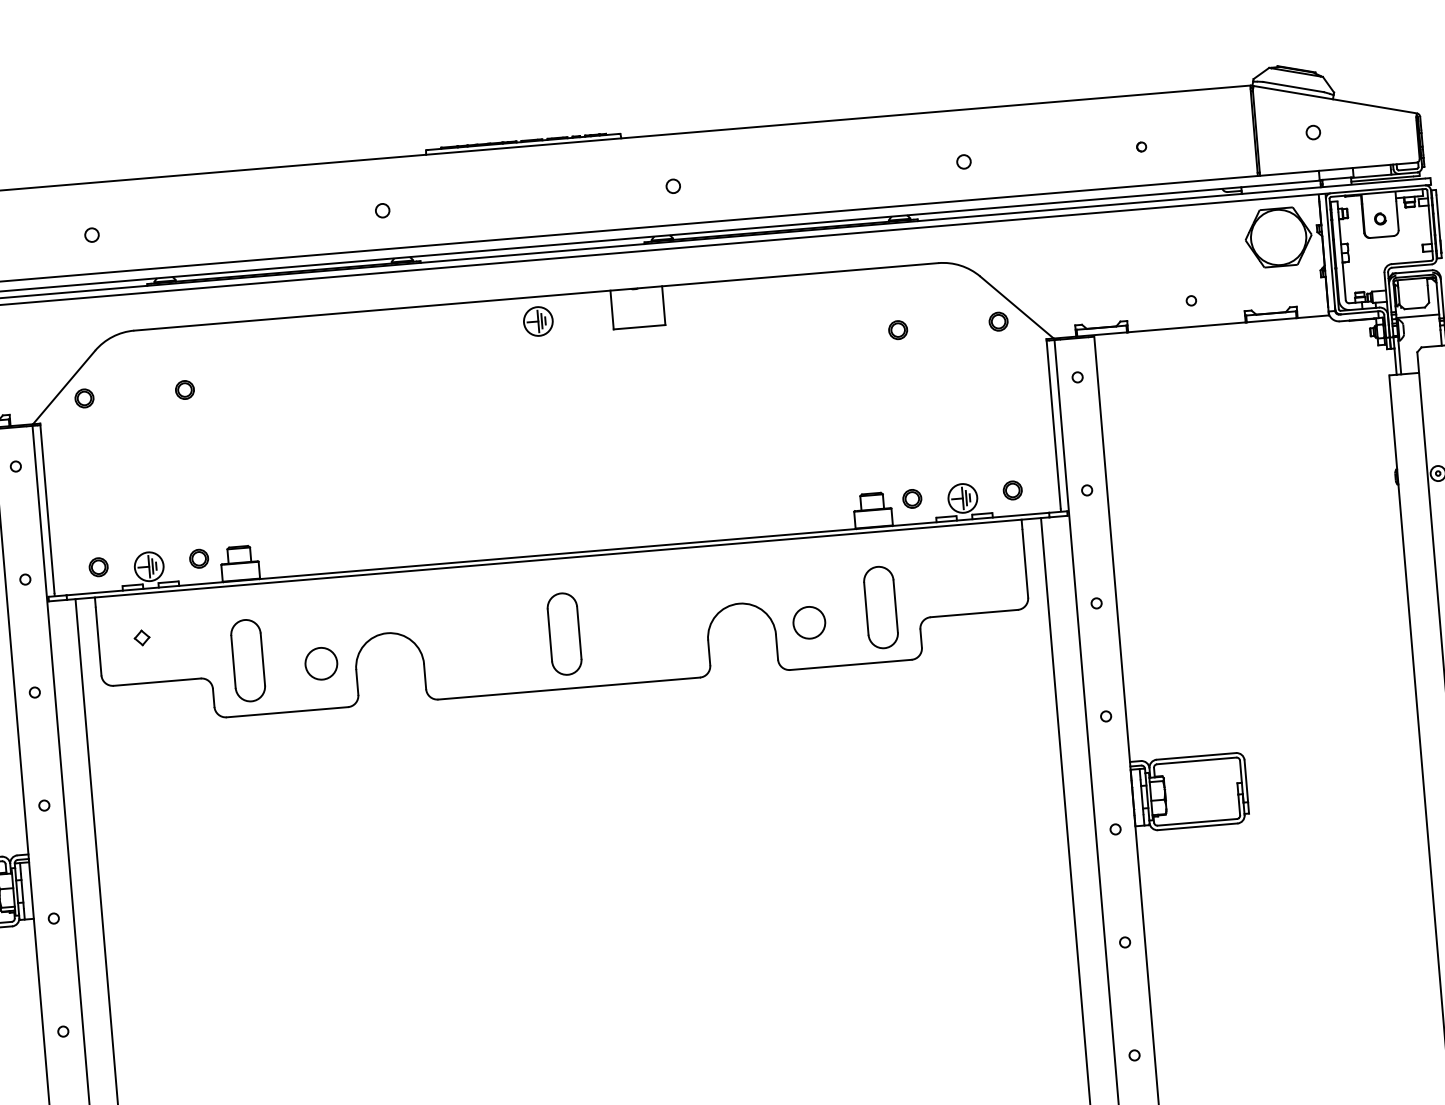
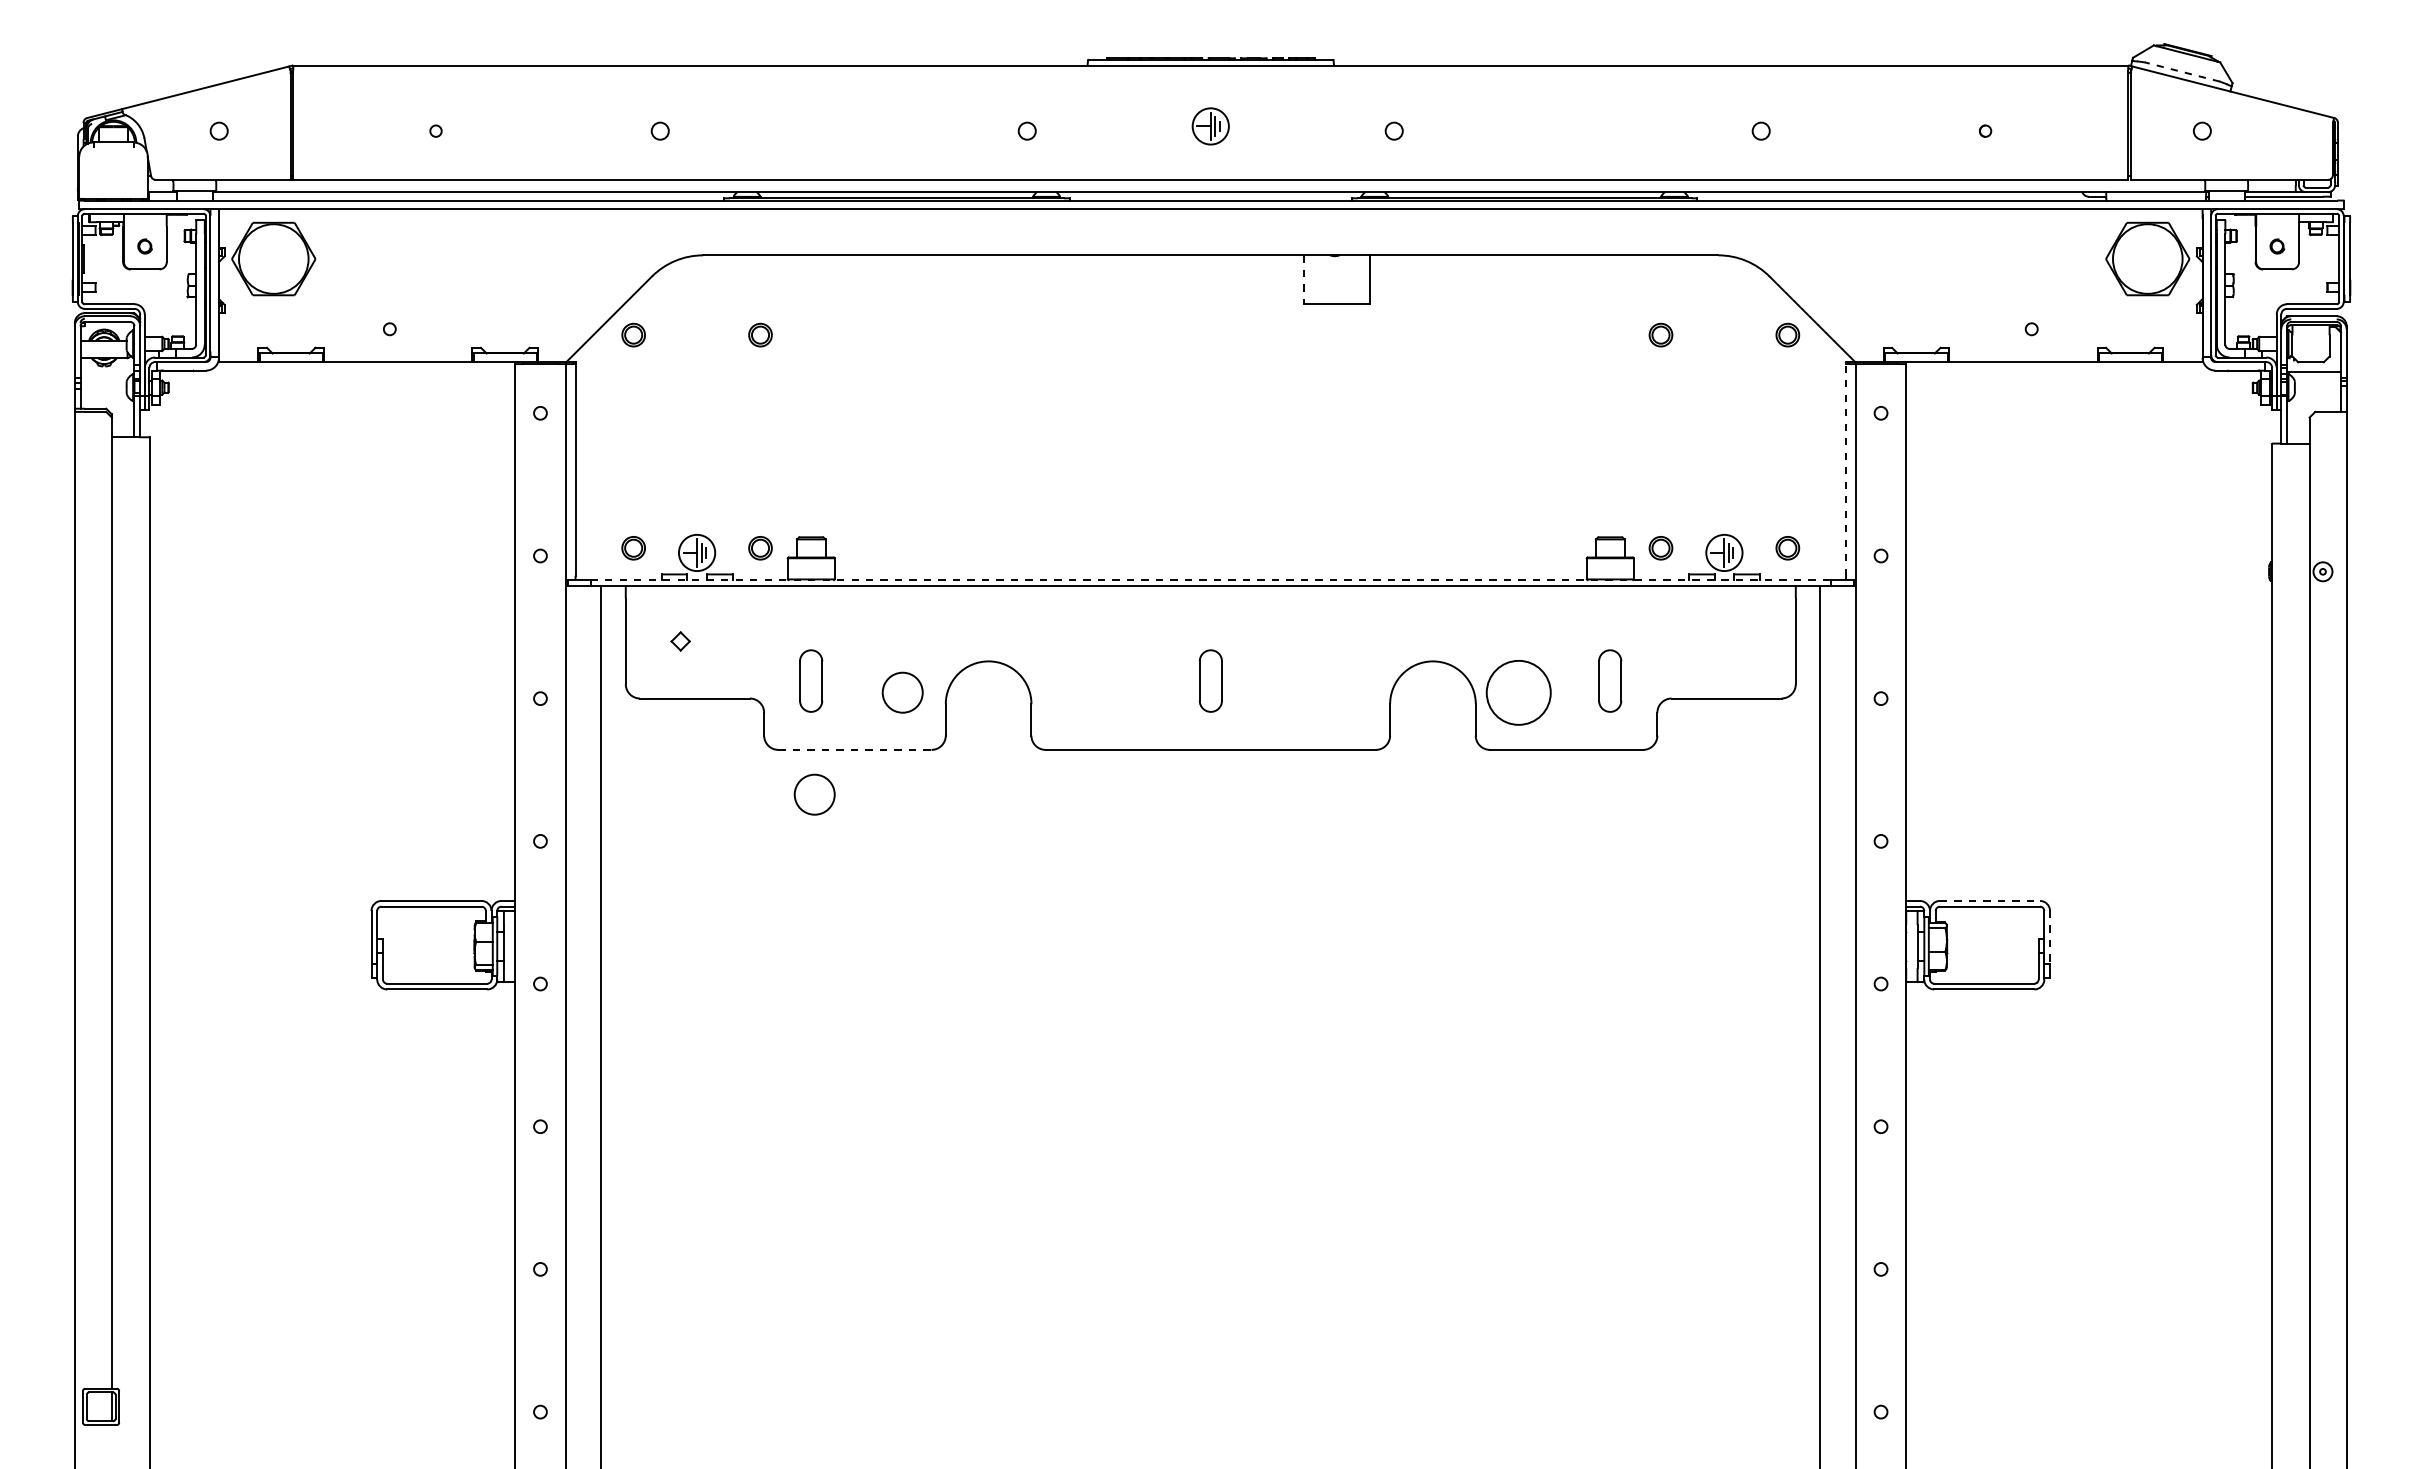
line: (1293, 87) -> (2182, 72), solid -> dashed
line: (612, 310) -> (1304, 280), solid -> dashed
part: (538, 321) -> (1210, 126), moved
line: (1053, 423) -> (1846, 468), solid -> dashed
line: (558, 554) -> (1211, 580), solid -> dashed
part: (880, 607) -> (1609, 680), size x0.6
circle: (809, 622) -> (1518, 692), size x1.6
part: (564, 633) -> (1210, 680), size x0.6
part: (247, 660) -> (810, 680), size x0.6
line: (286, 711) -> (854, 749), solid -> dashed
circle: (258, 750) -> (814, 794), added
line: (1196, 755) -> (1990, 900), solid -> dashed
line: (1246, 781) -> (2050, 937), solid -> dashed

